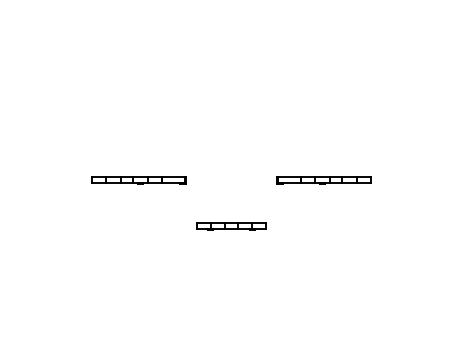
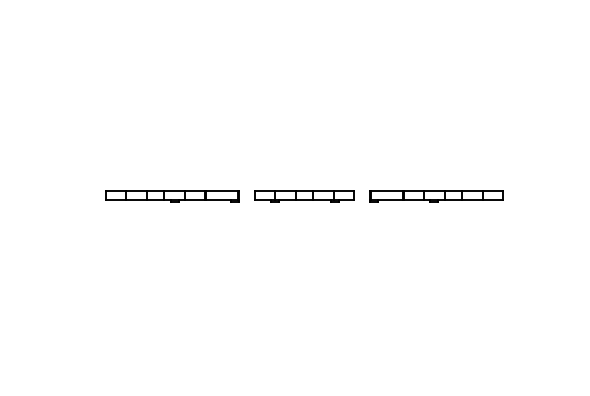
part: (231, 226) -> (304, 196), moved

